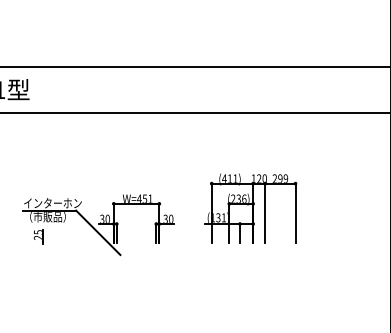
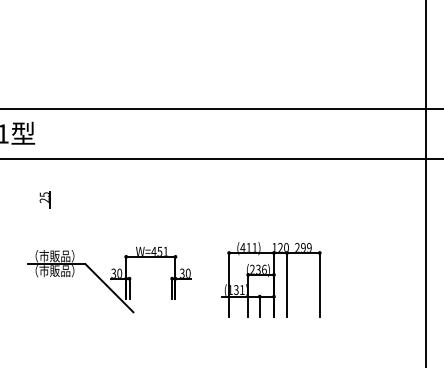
text: (53, 203) -> (60, 256), インターホン -> （市販品）
part: (250, 208) -> (271, 279), moved
part: (38, 236) -> (44, 199), moved

